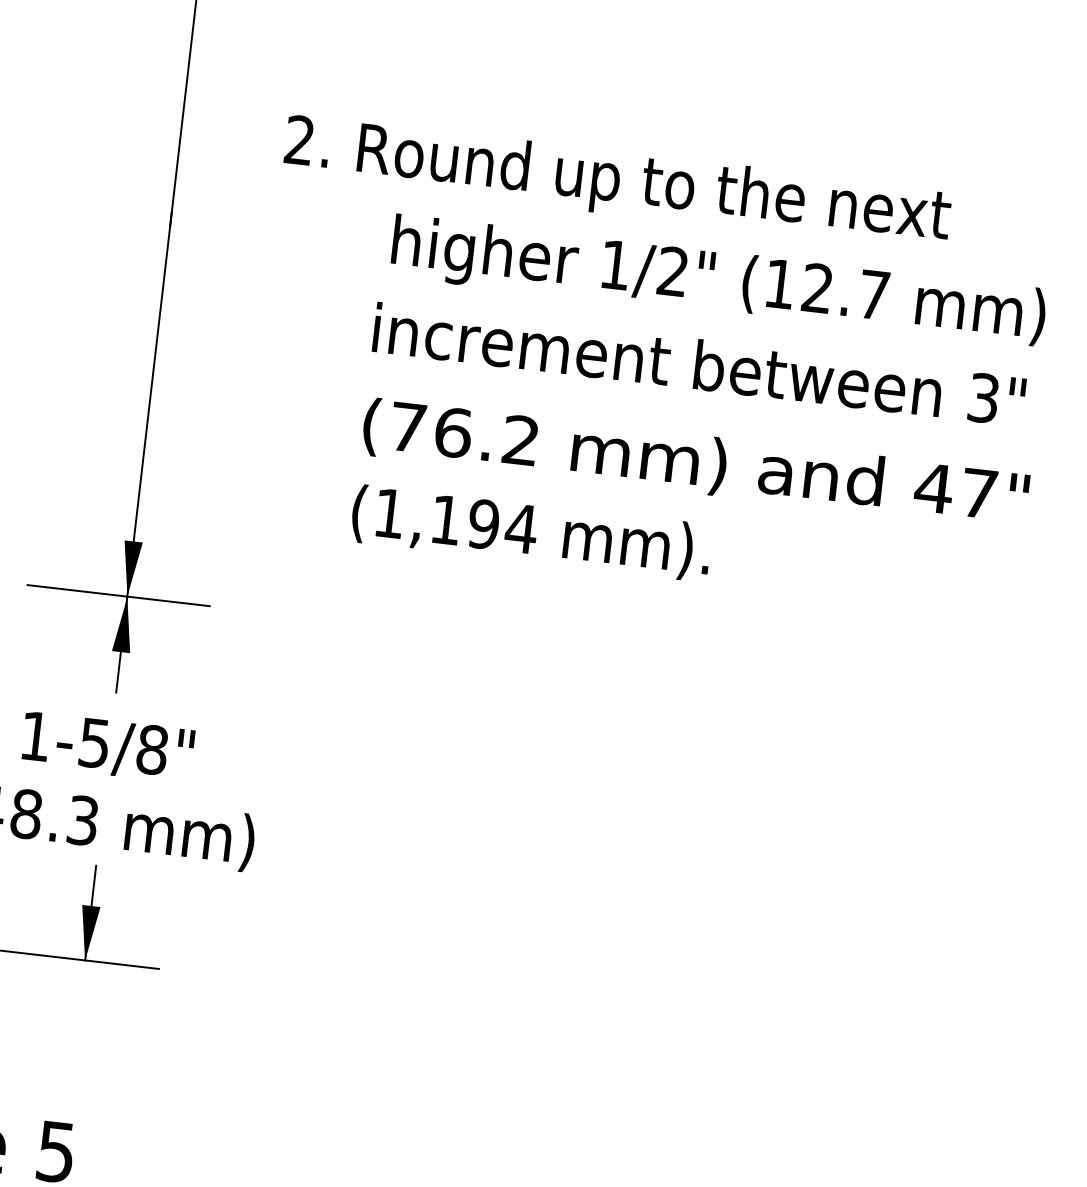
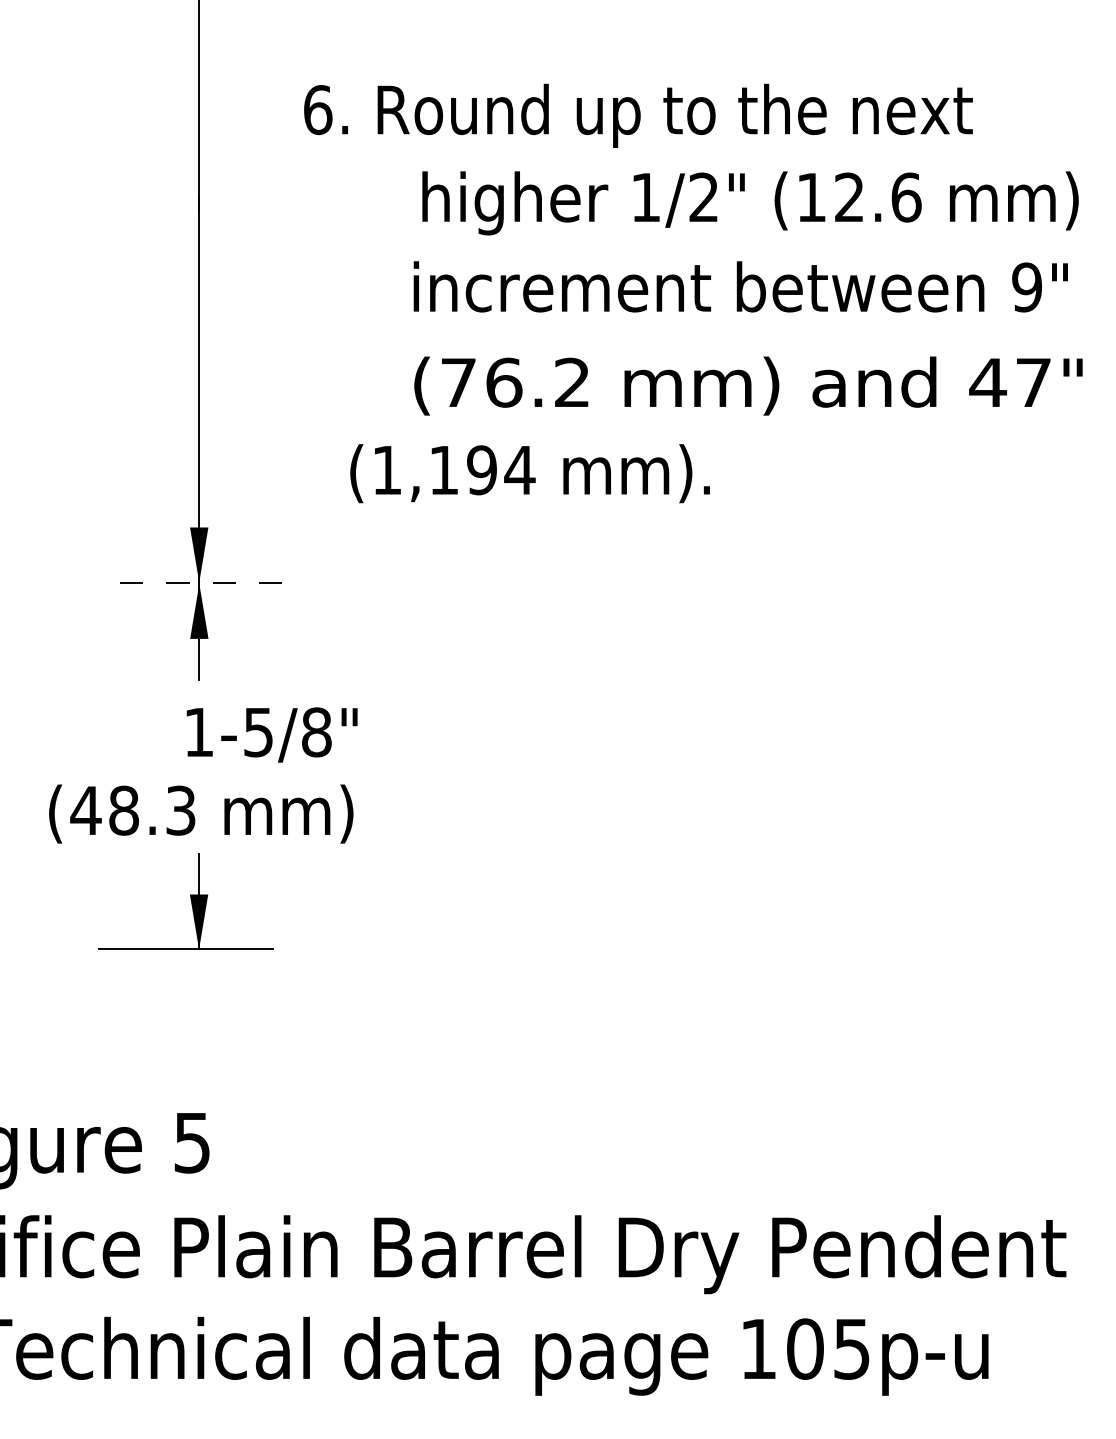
text: (300, 140) -> (318, 110), 2. -> 6.
text: (874, 294) -> (906, 197), (12.7 -> (12.6
text: (984, 398) -> (1027, 287), 3" -> 9"
text: (530, 533) -> (529, 473), moved
line: (118, 596) -> (190, 583), solid -> dashed
text: (107, 746) -> (271, 734), moved

